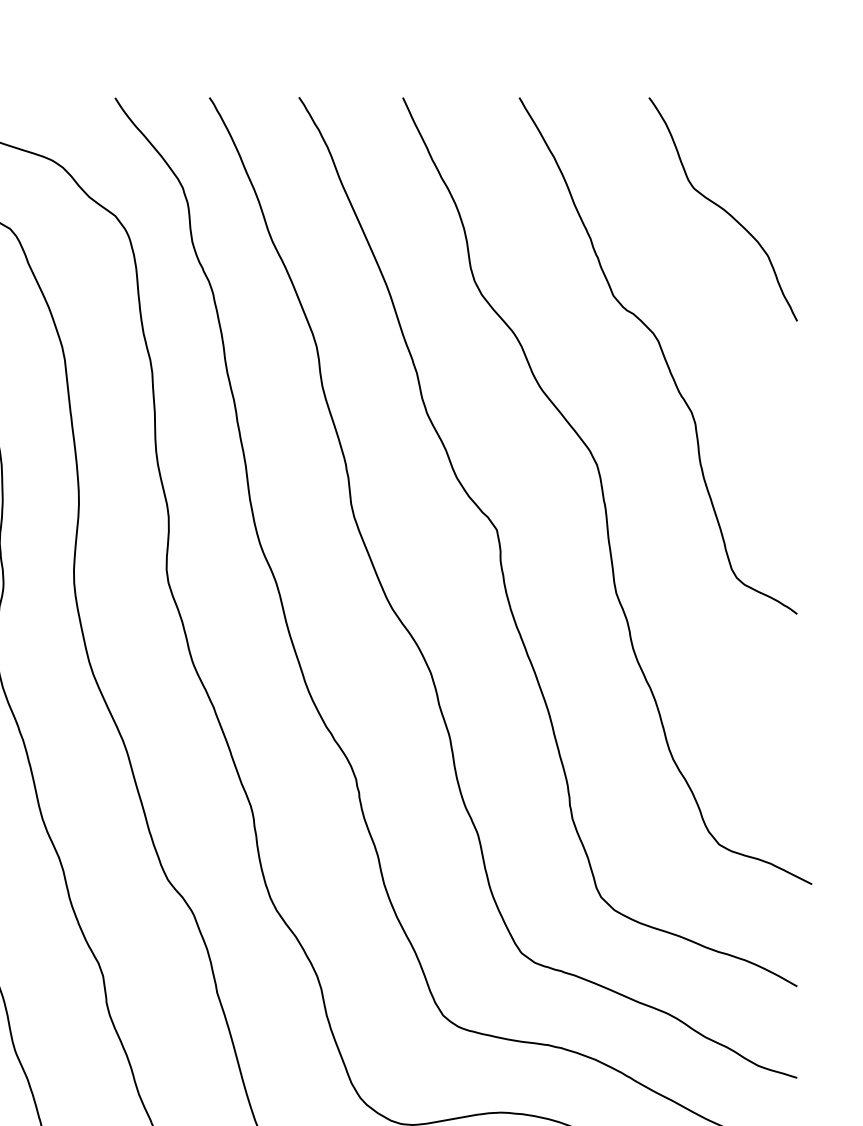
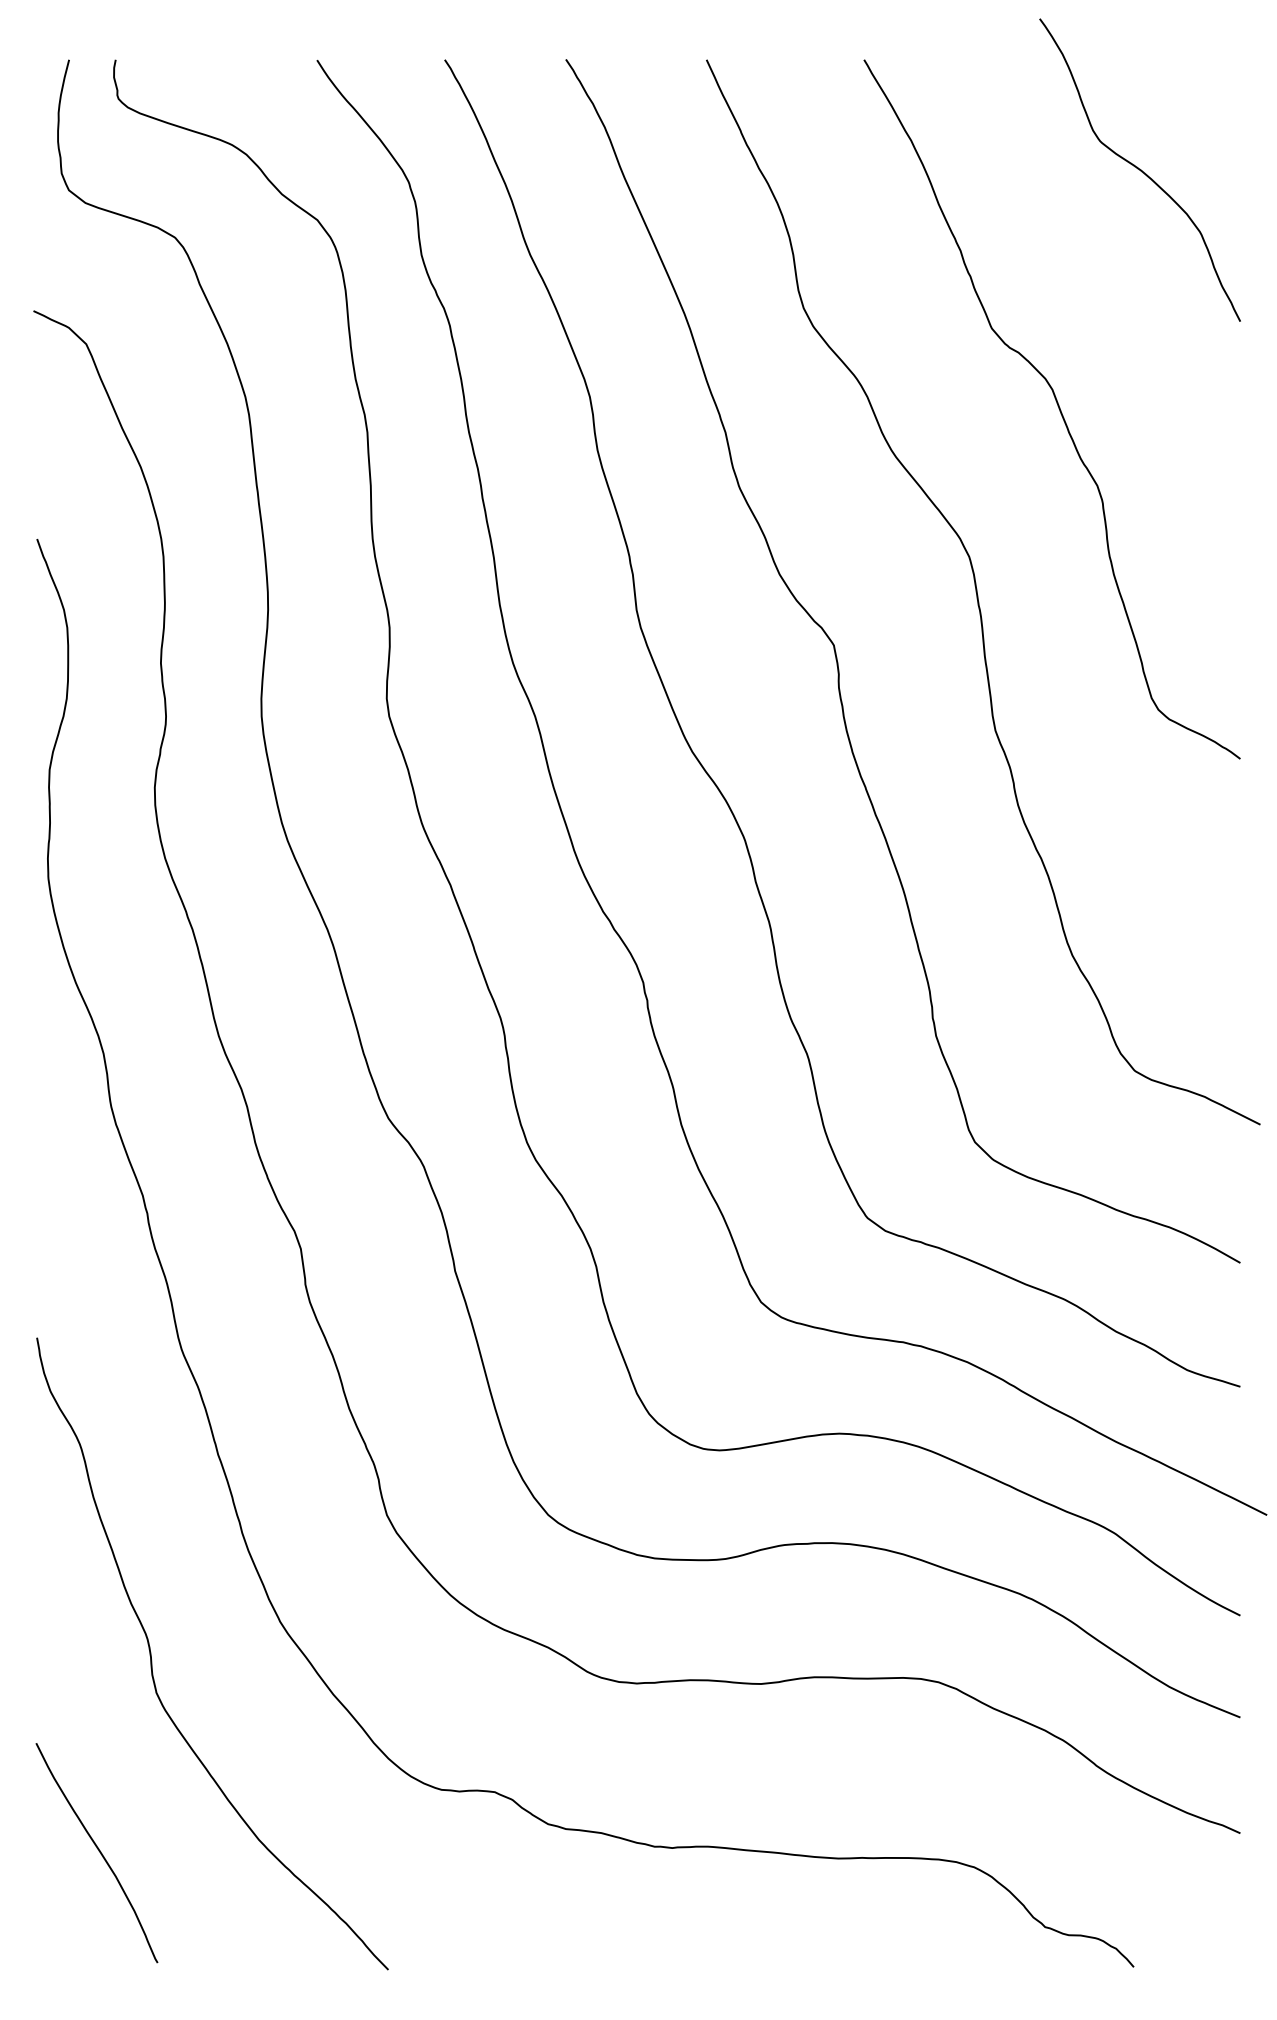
curve: (722, 208) -> (1139, 169), moved

